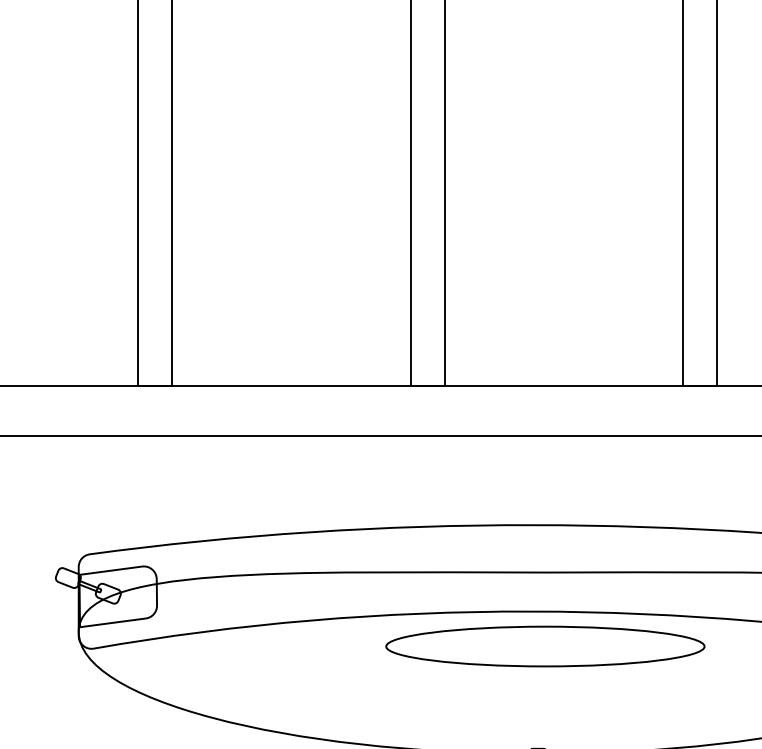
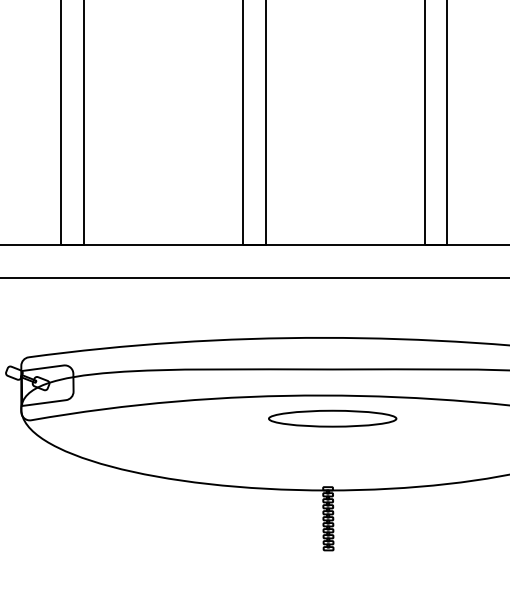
part: (544, 645) -> (332, 418), size x0.6

